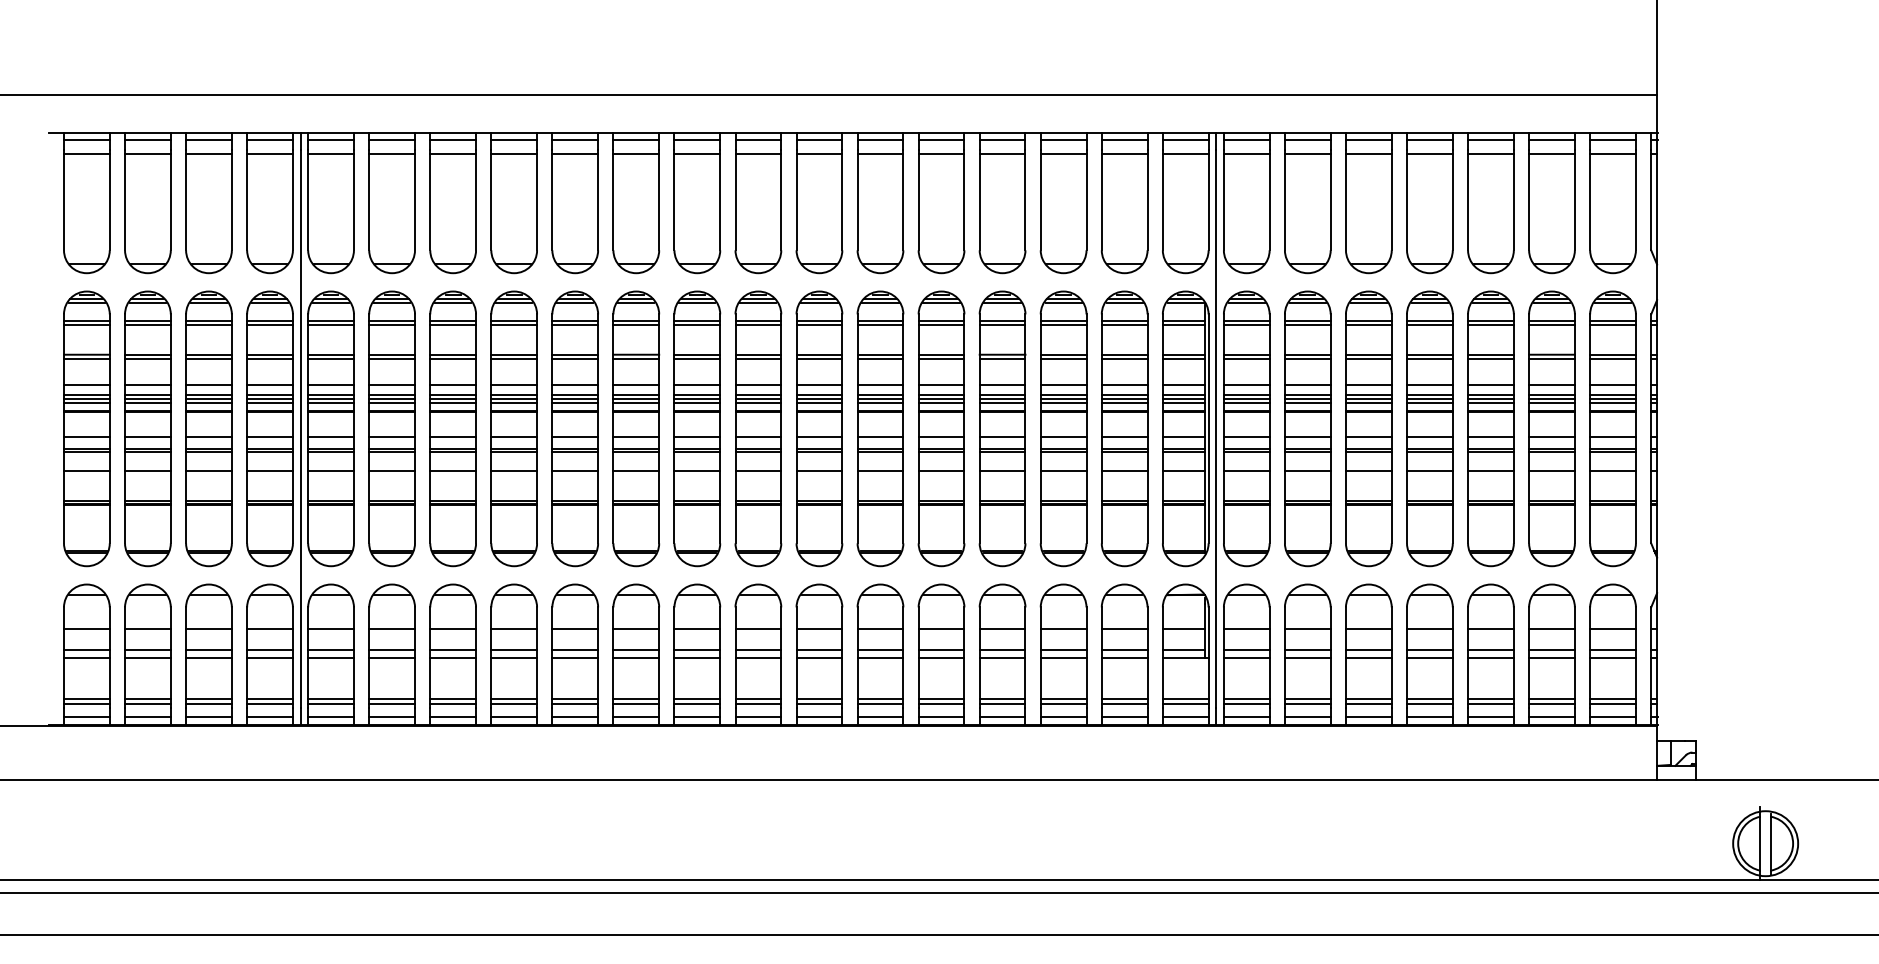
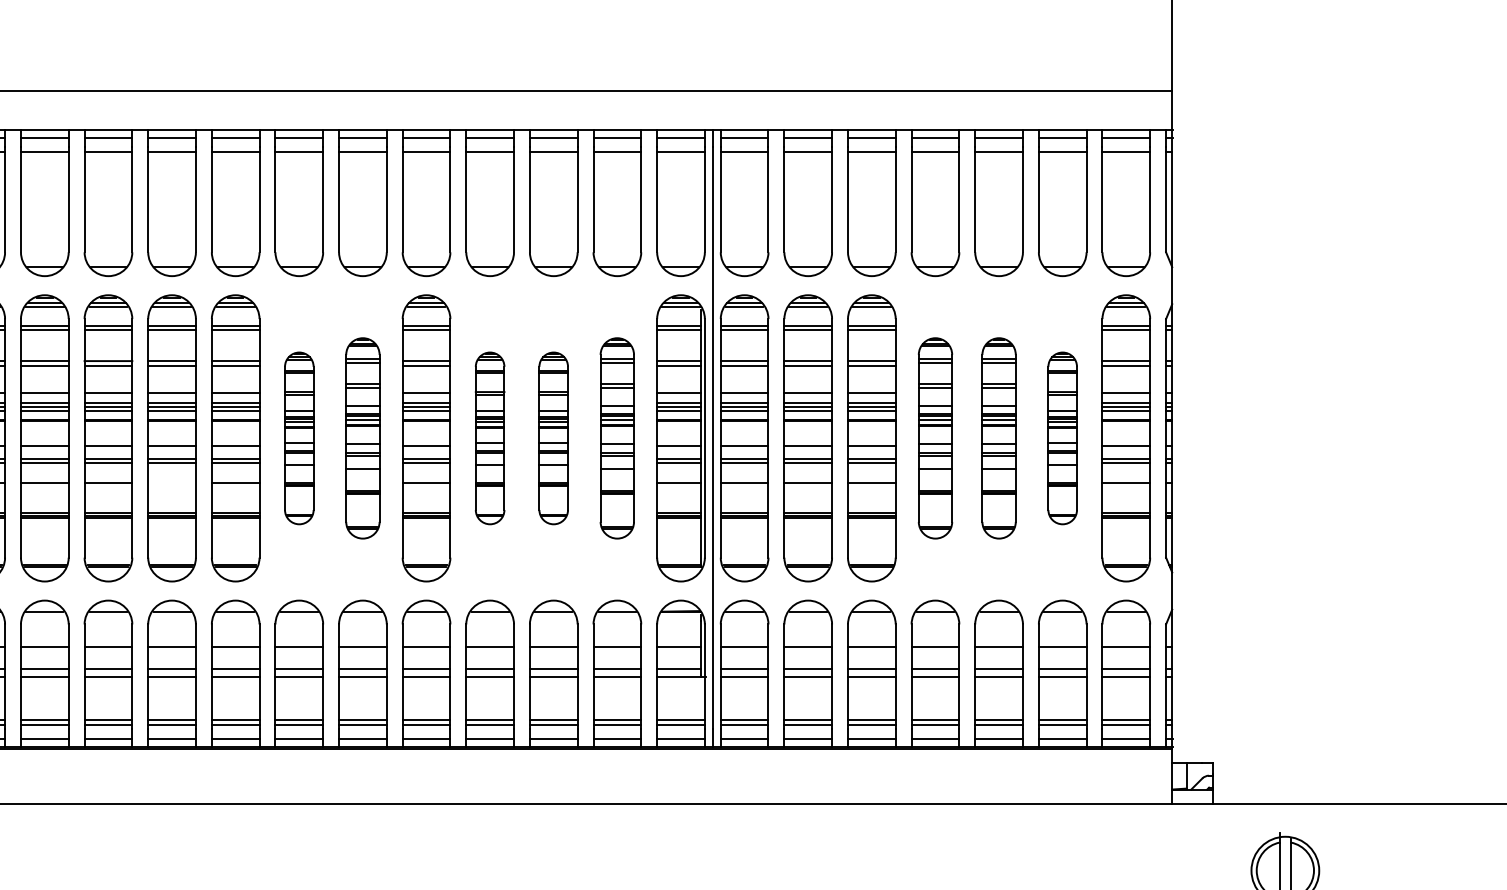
part: (819, 428) -> (299, 437), size x0.6
part: (880, 428) -> (362, 437), size x0.7
part: (1002, 428) -> (490, 437), size x0.6
part: (1063, 428) -> (553, 437), size x0.6
part: (1124, 428) -> (617, 437), size x0.7
part: (1429, 428) -> (935, 437), size x0.7
part: (1490, 428) -> (998, 437), size x0.7
part: (1551, 428) -> (1062, 437), size x0.6
line: (697, 471) -> (172, 482), removed

